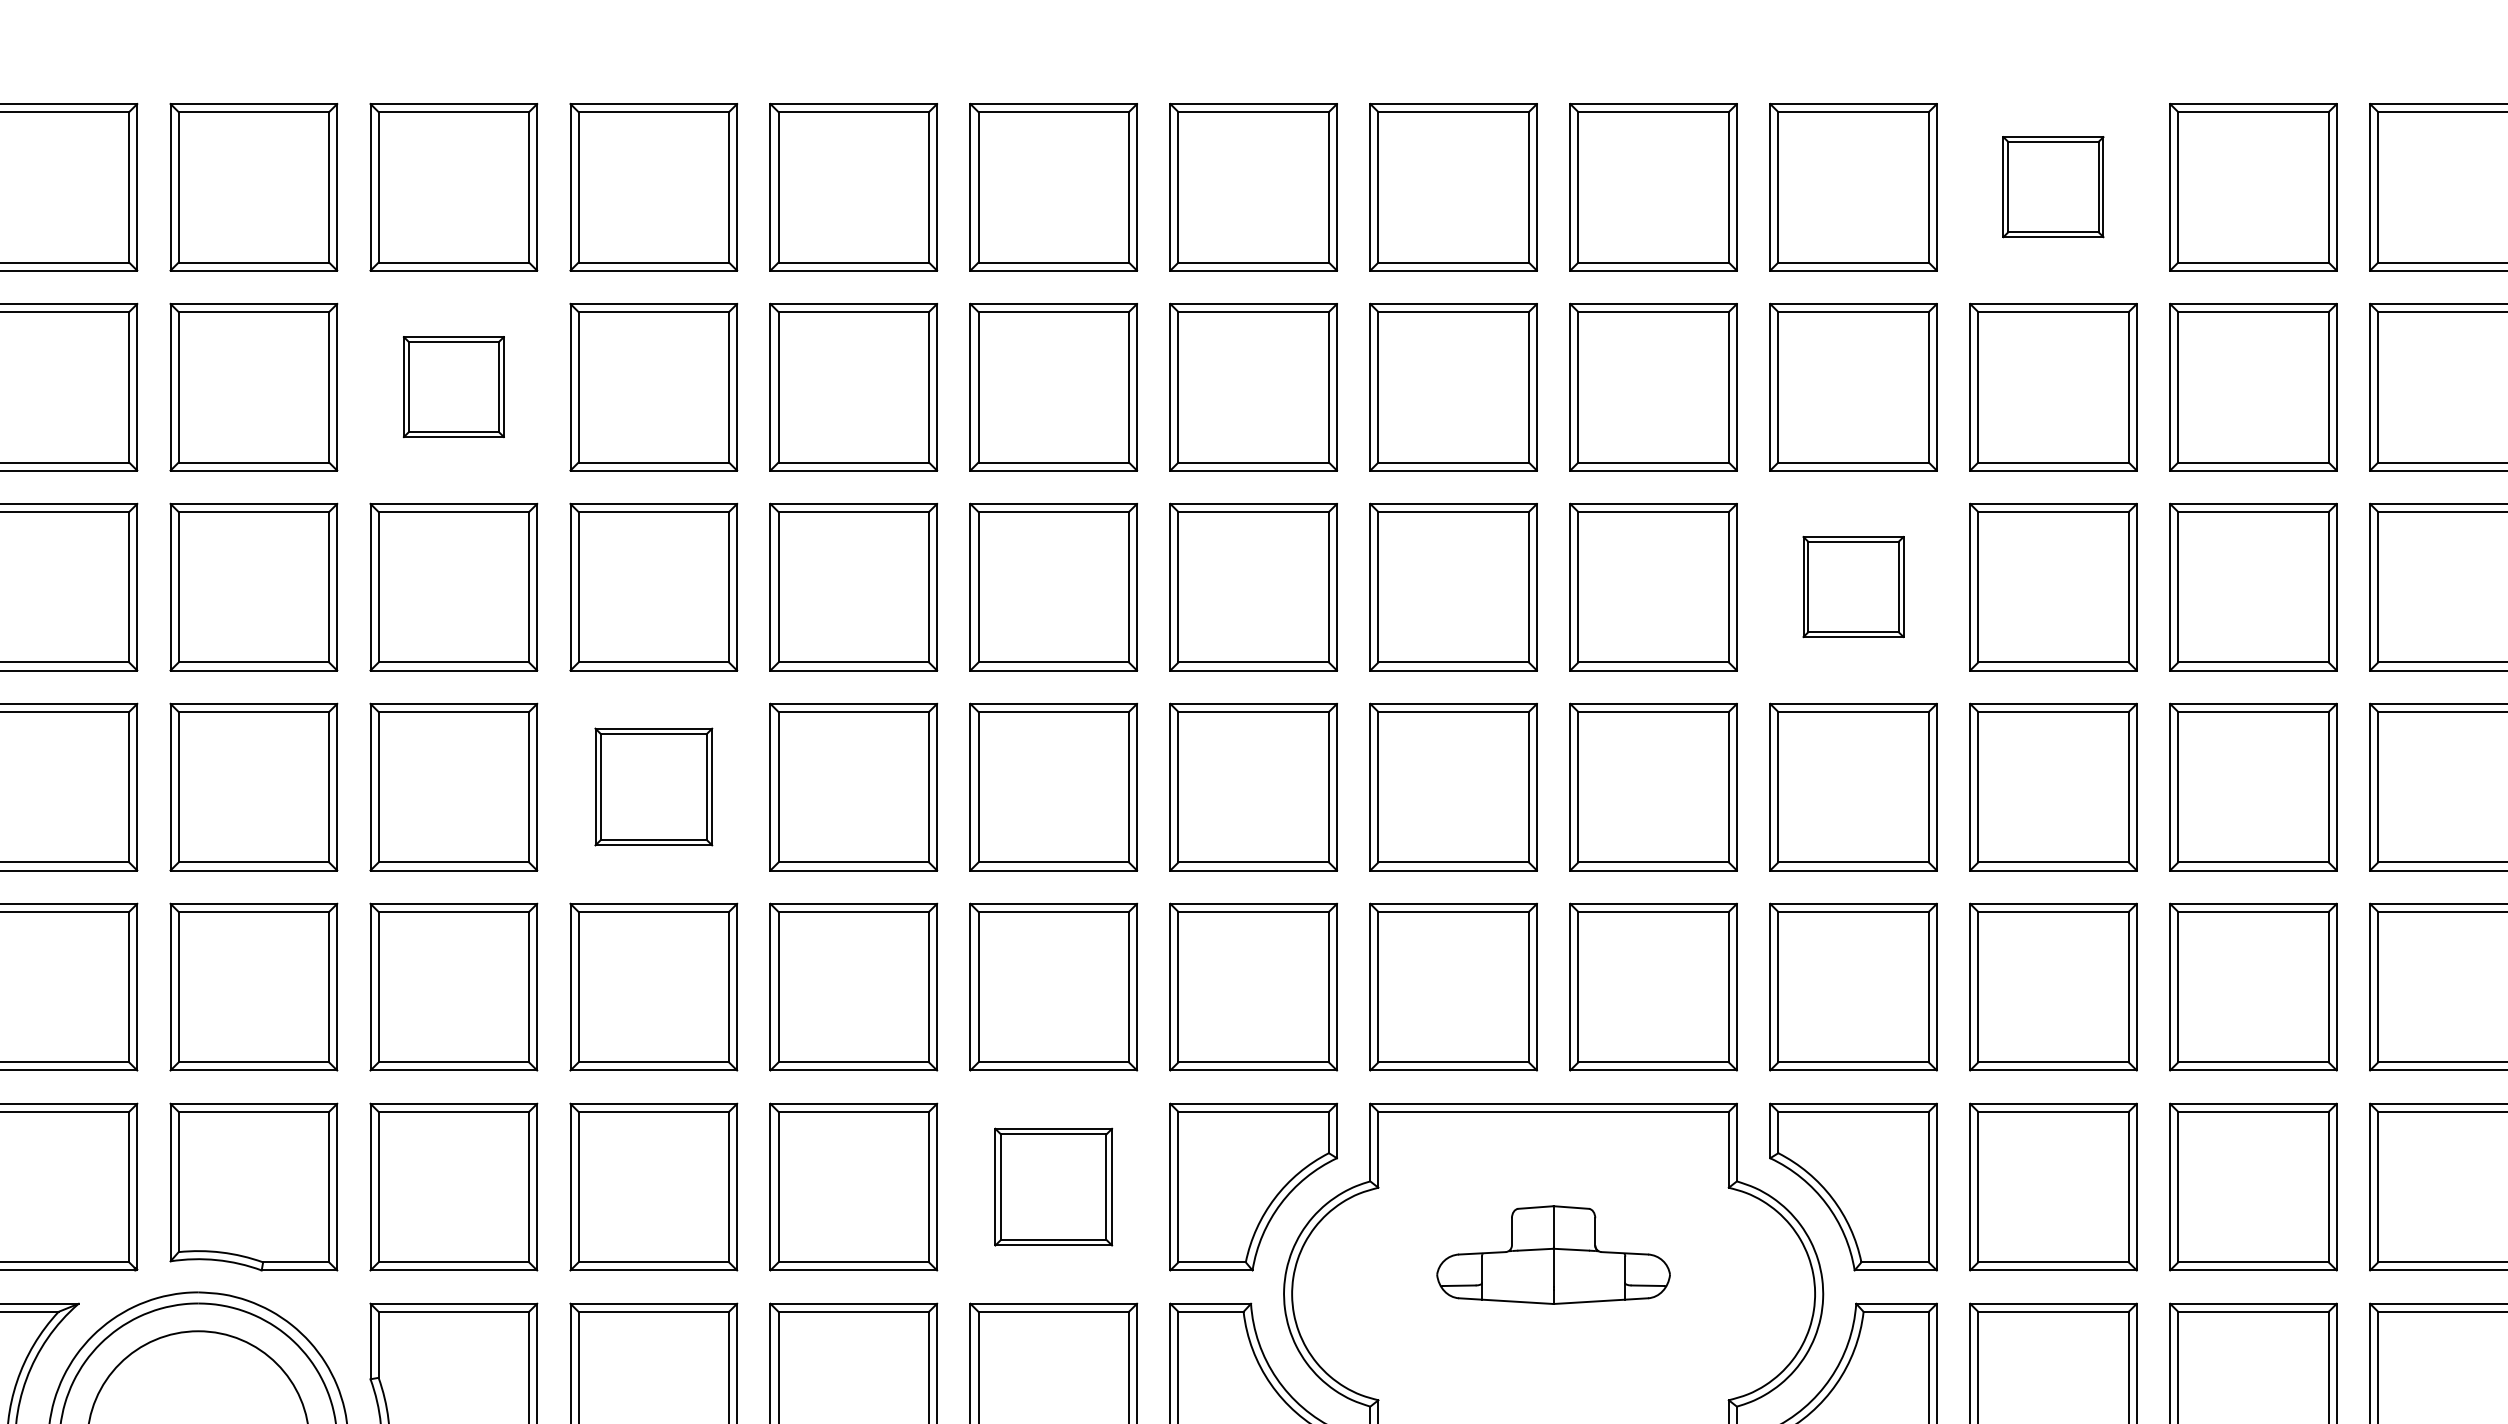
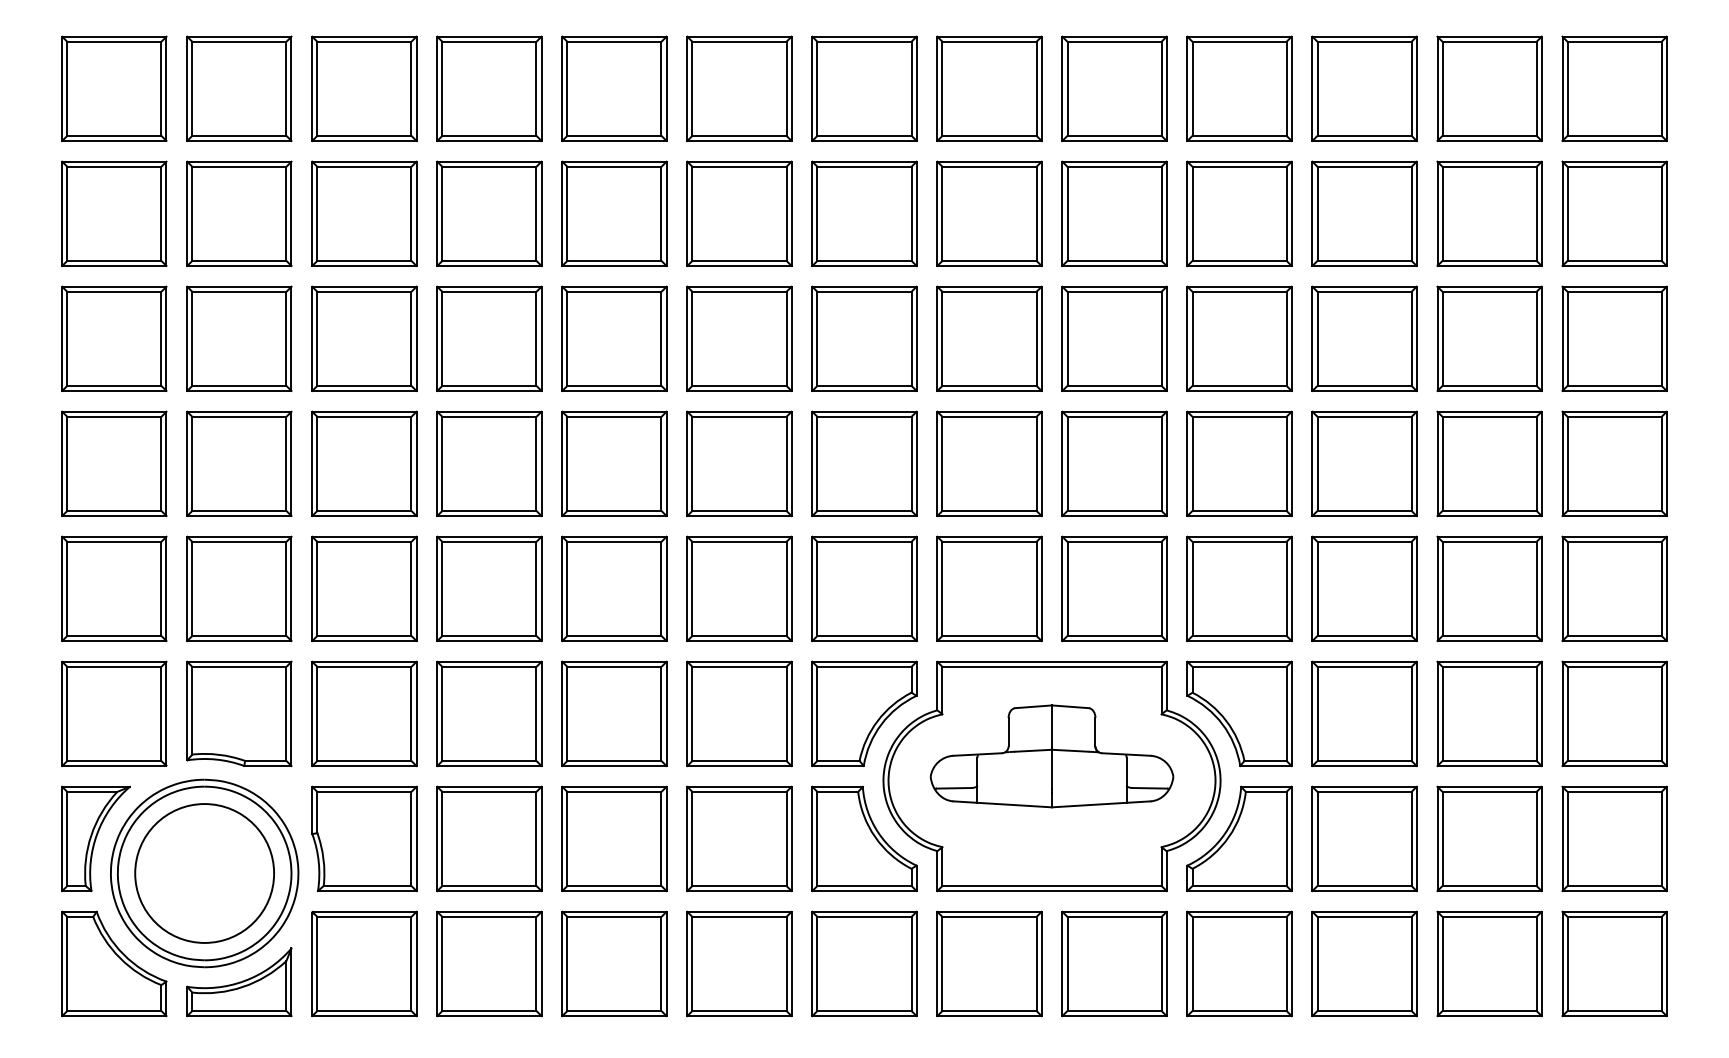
part: (2053, 186) -> (1364, 88), size x1.67
part: (453, 386) -> (364, 213), size x1.67
part: (1853, 586) -> (1239, 338), size x1.67
part: (653, 786) -> (489, 463), size x1.43
part: (1053, 1186) -> (739, 713), size x1.43
part: (1552, 1255) -> (1051, 756), size x1.67

